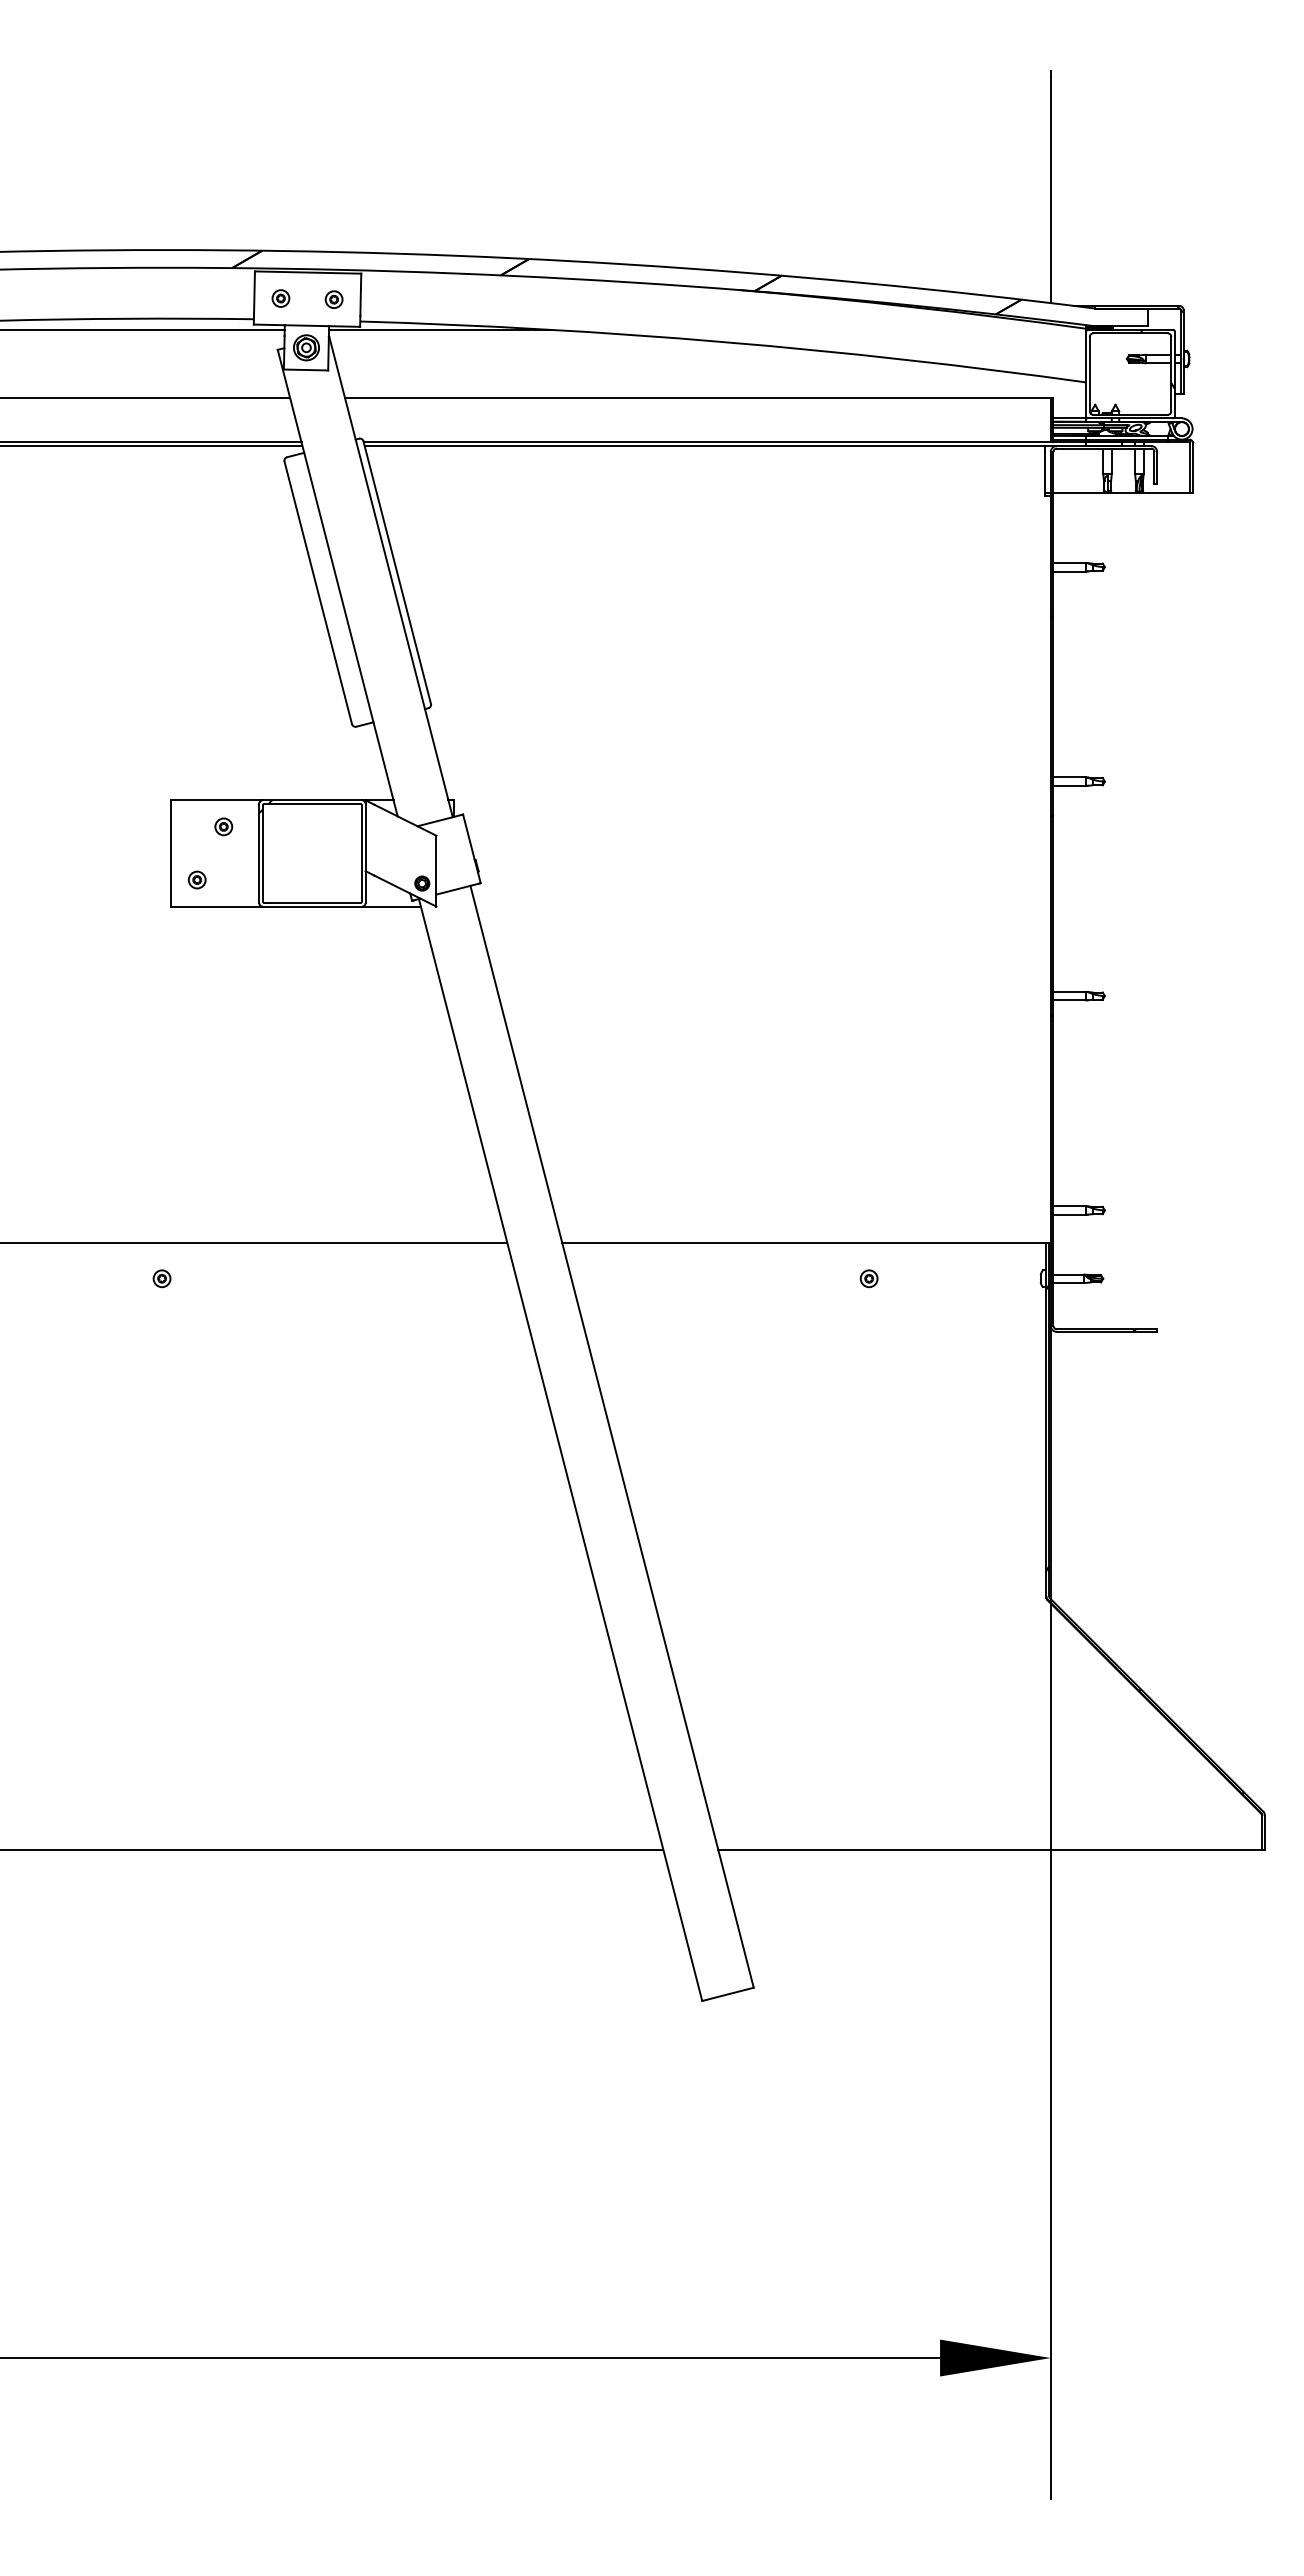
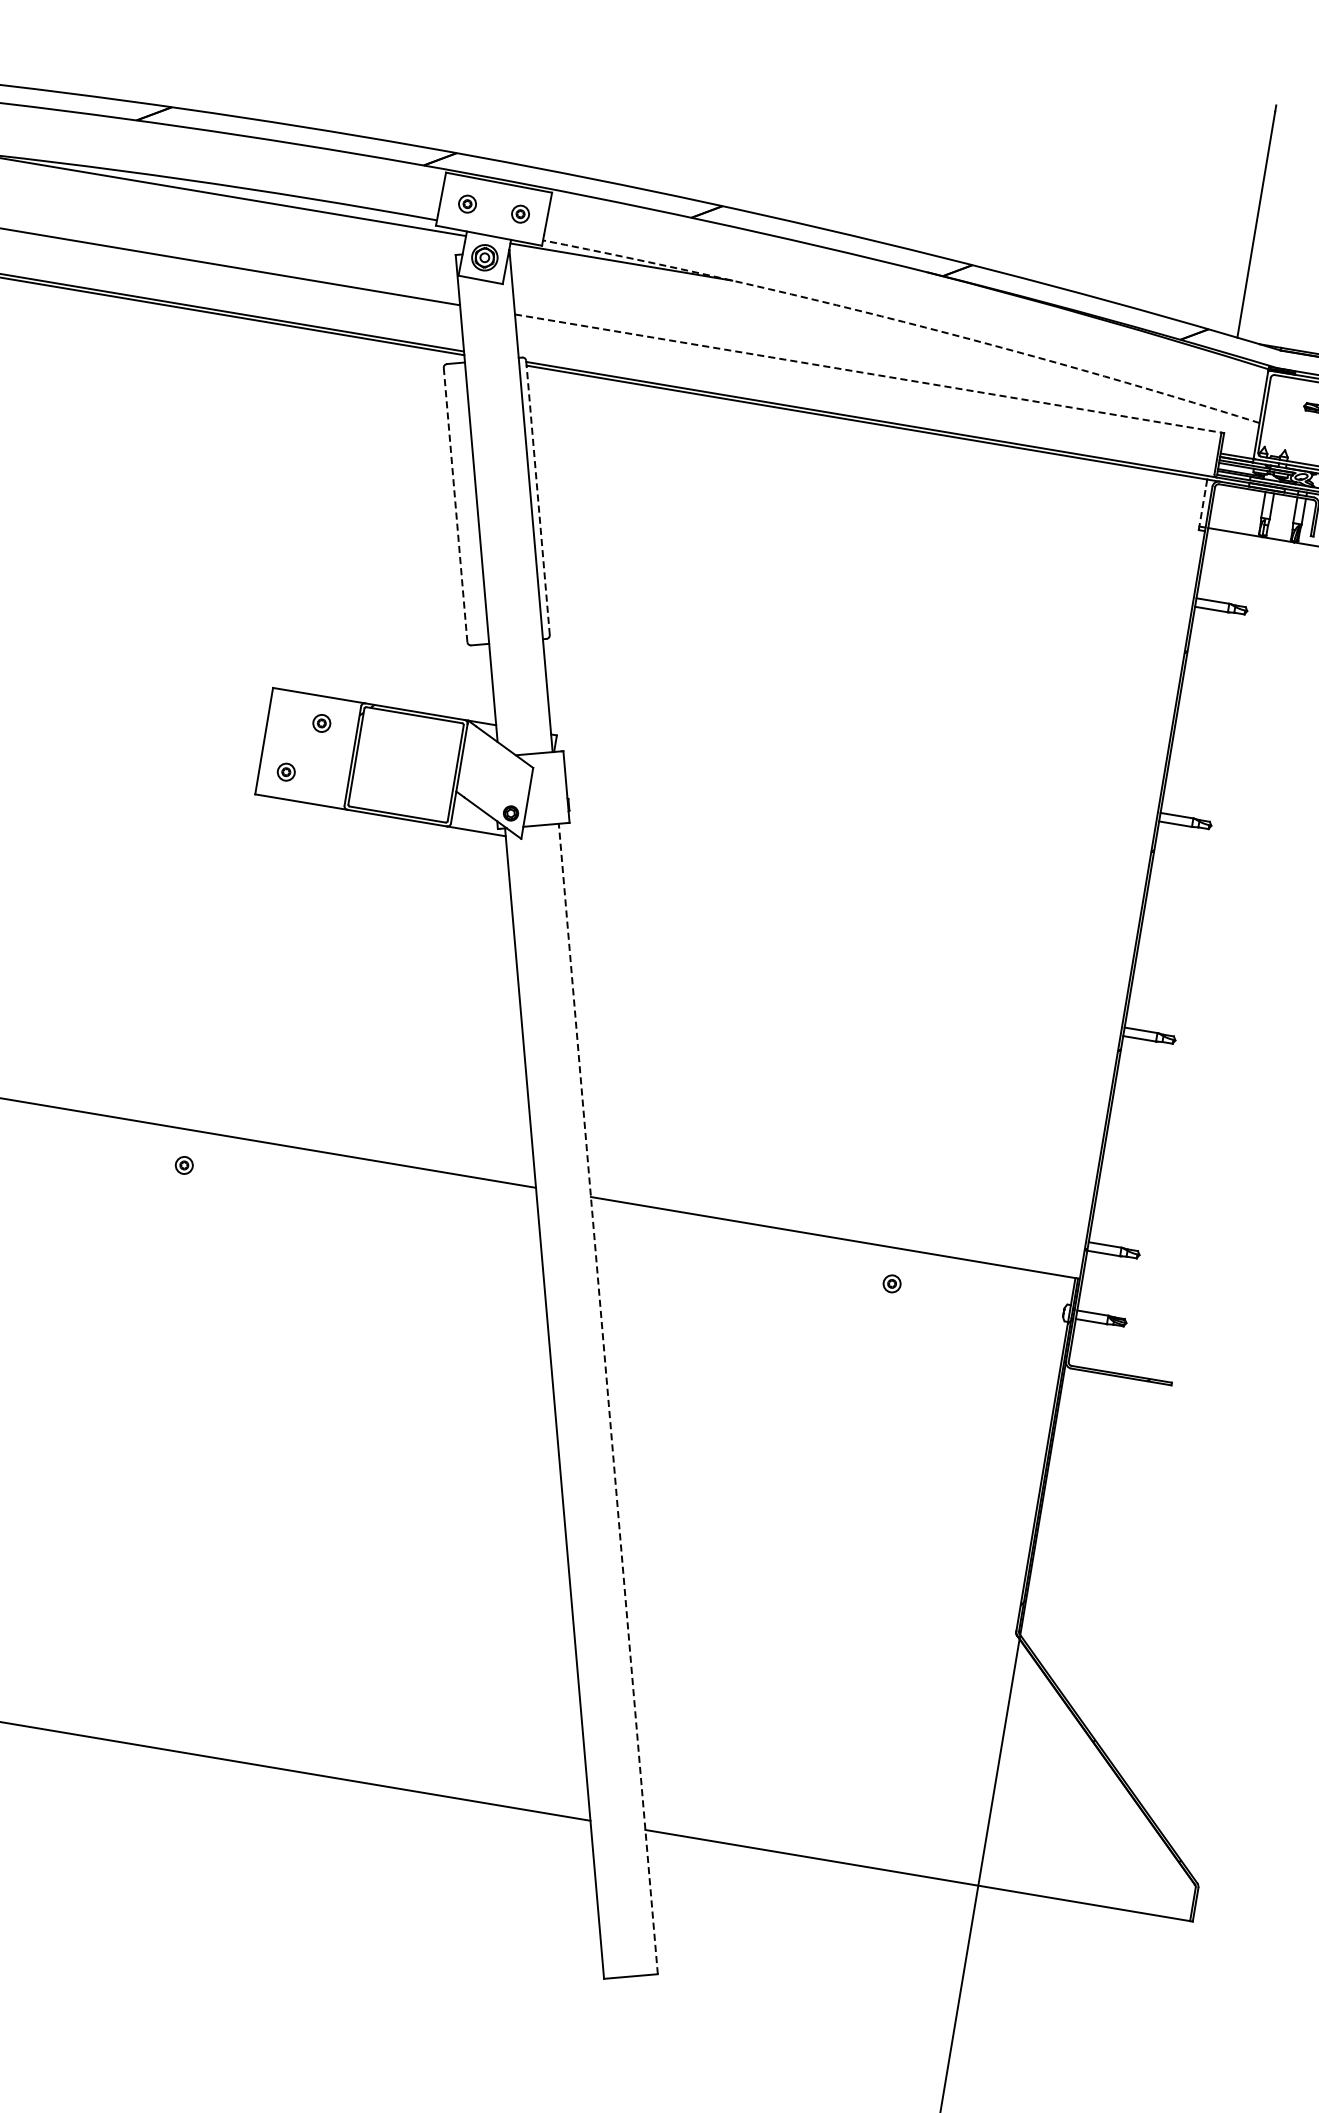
arc: (724, 342) -> (904, 322), solid -> dashed
line: (697, 398) -> (867, 373), solid -> dashed
line: (1044, 473) -> (1202, 507), solid -> dashed
line: (397, 572) -> (538, 497), solid -> dashed
line: (318, 592) -> (455, 504), solid -> dashed
line: (612, 1436) -> (608, 1398), solid -> dashed

